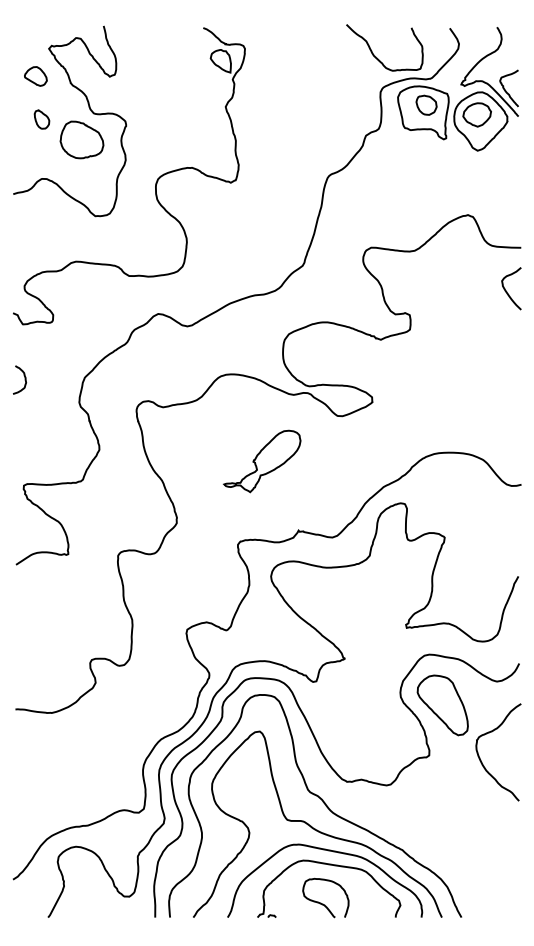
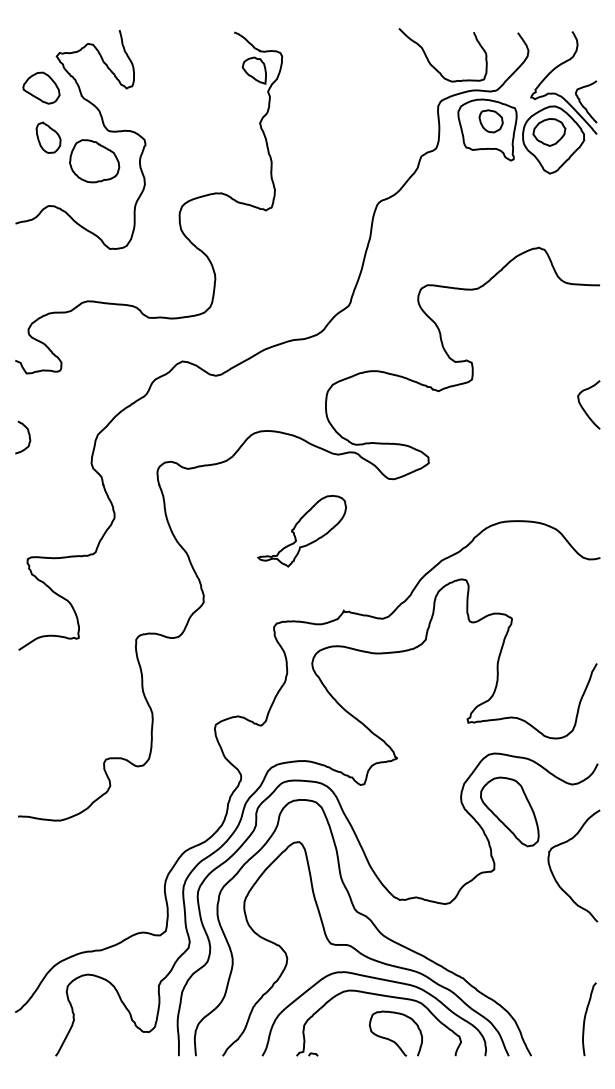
part: (35, 76) -> (41, 88), size x1.43
part: (41, 119) -> (47, 137), size x1.43
curve: (507, 291) -> (584, 408), moved
curve: (509, 883) -> (586, 1016), added
curve: (323, 903) -> (393, 1039), moved

